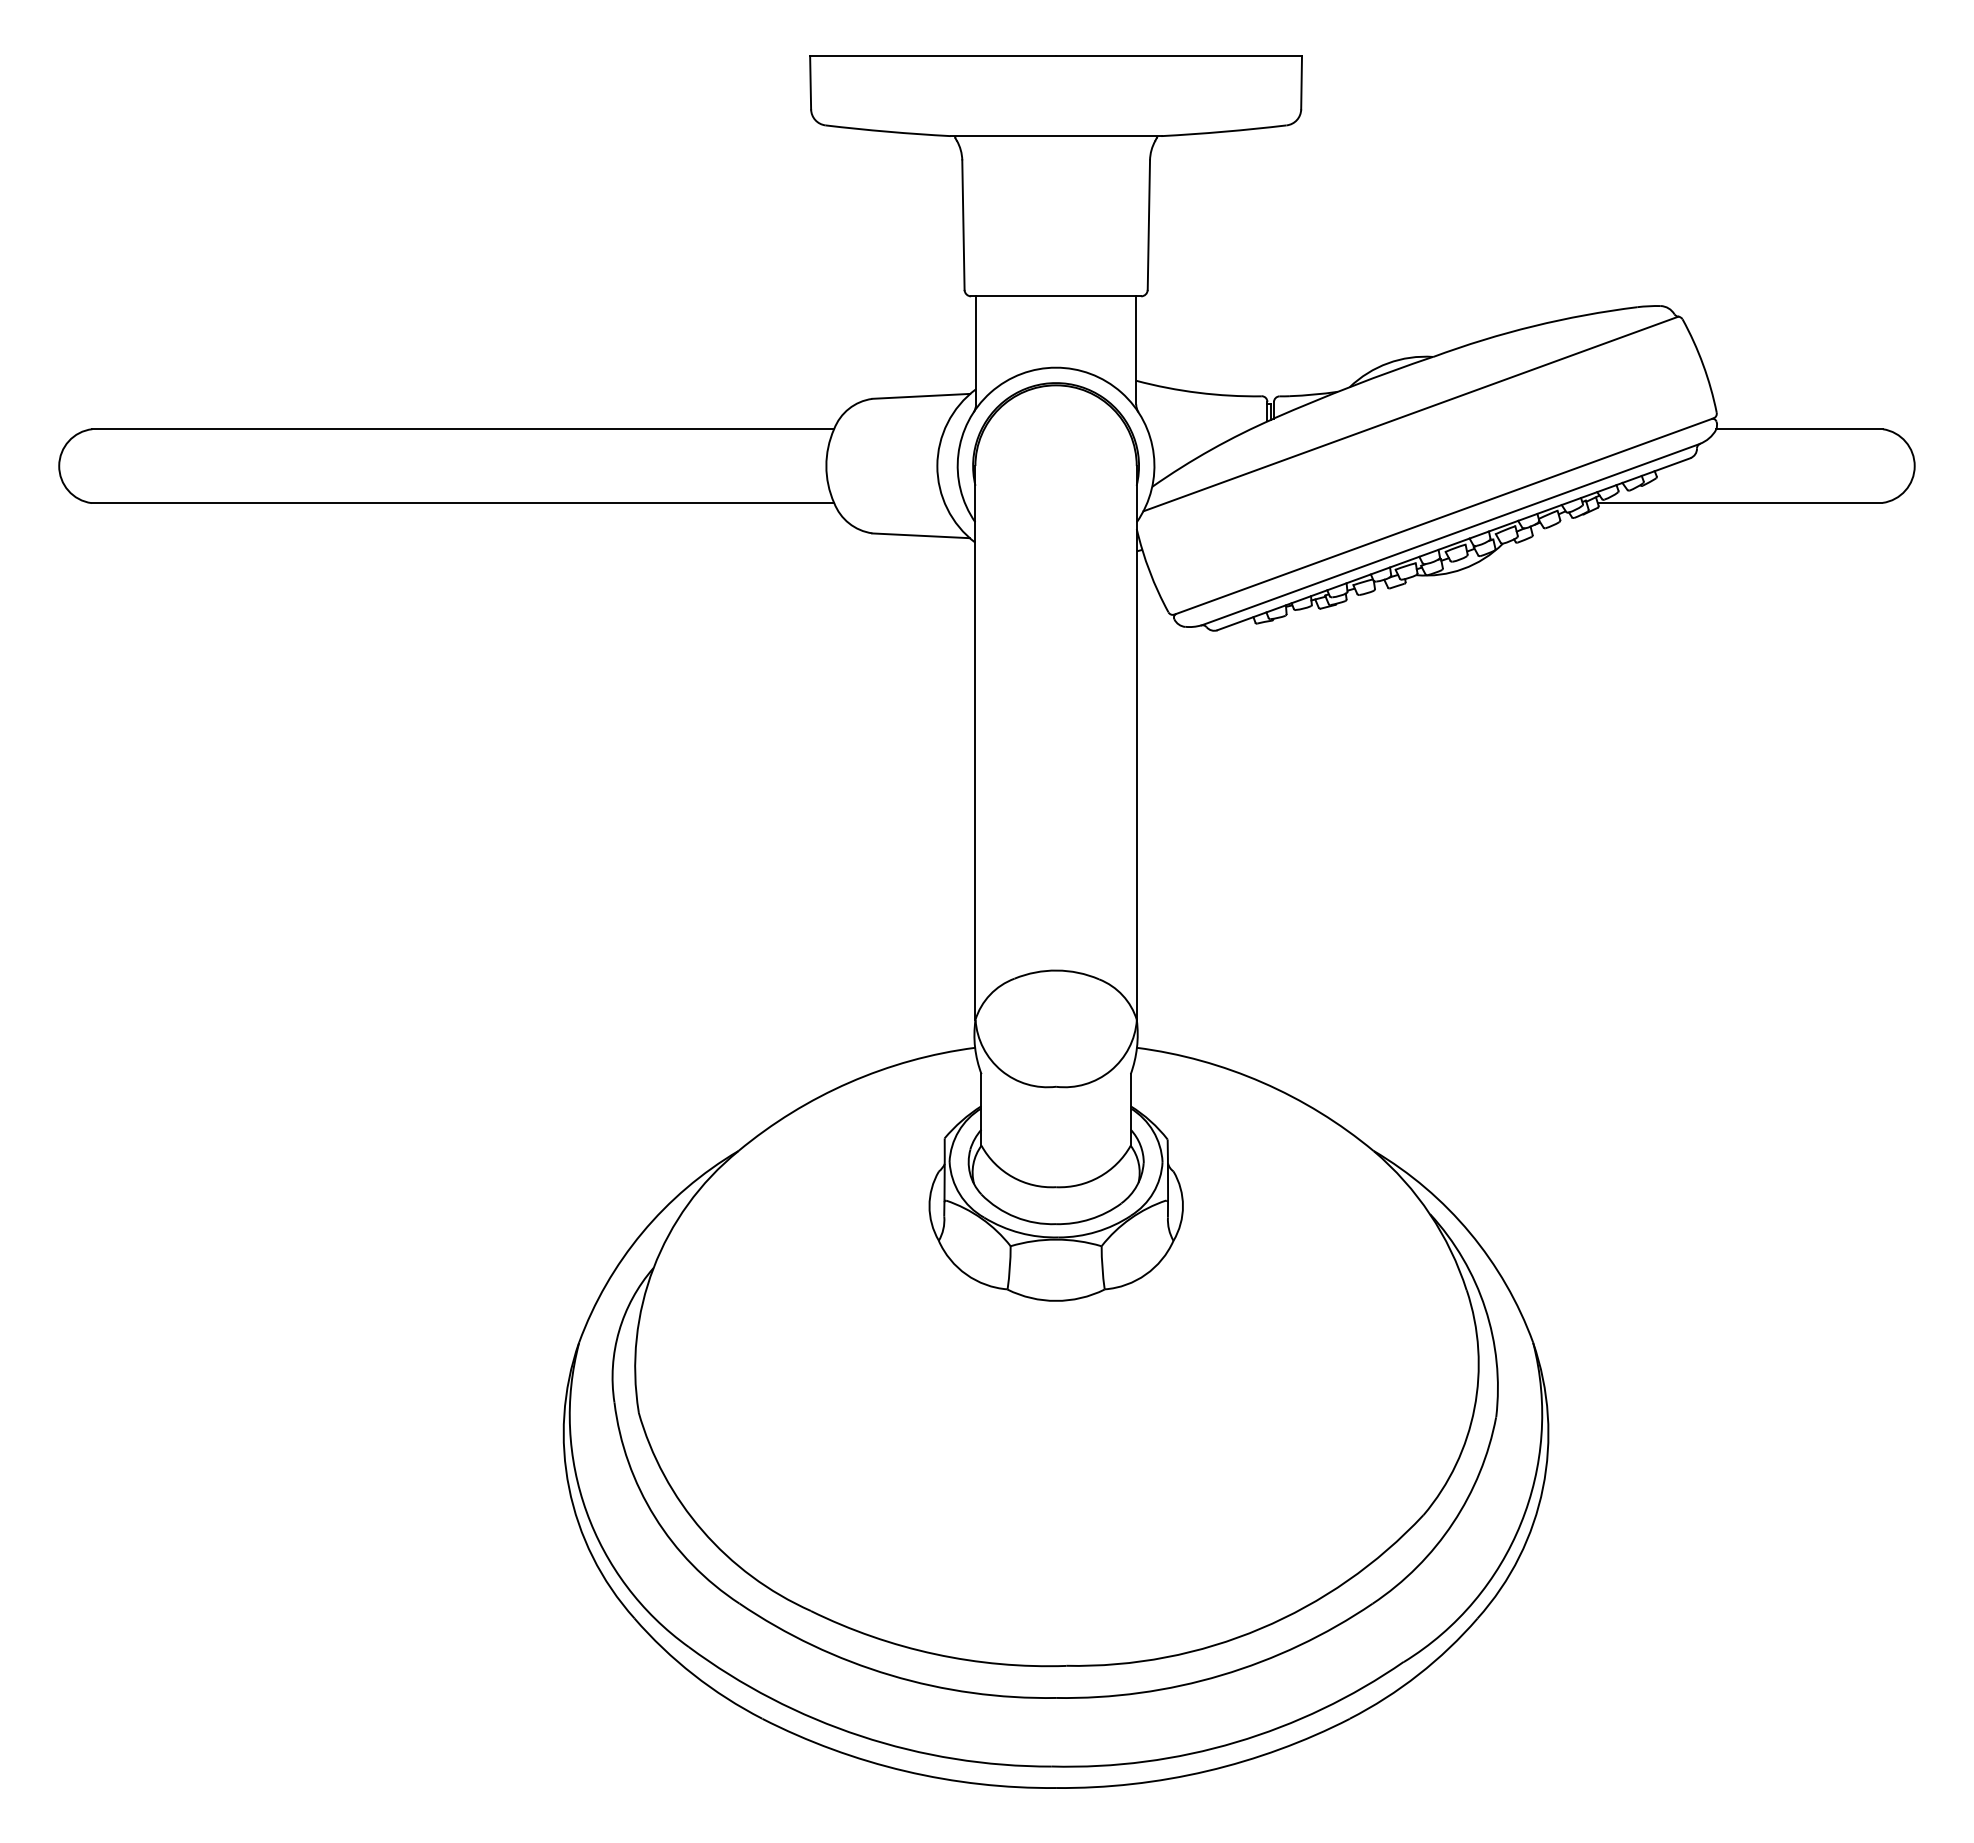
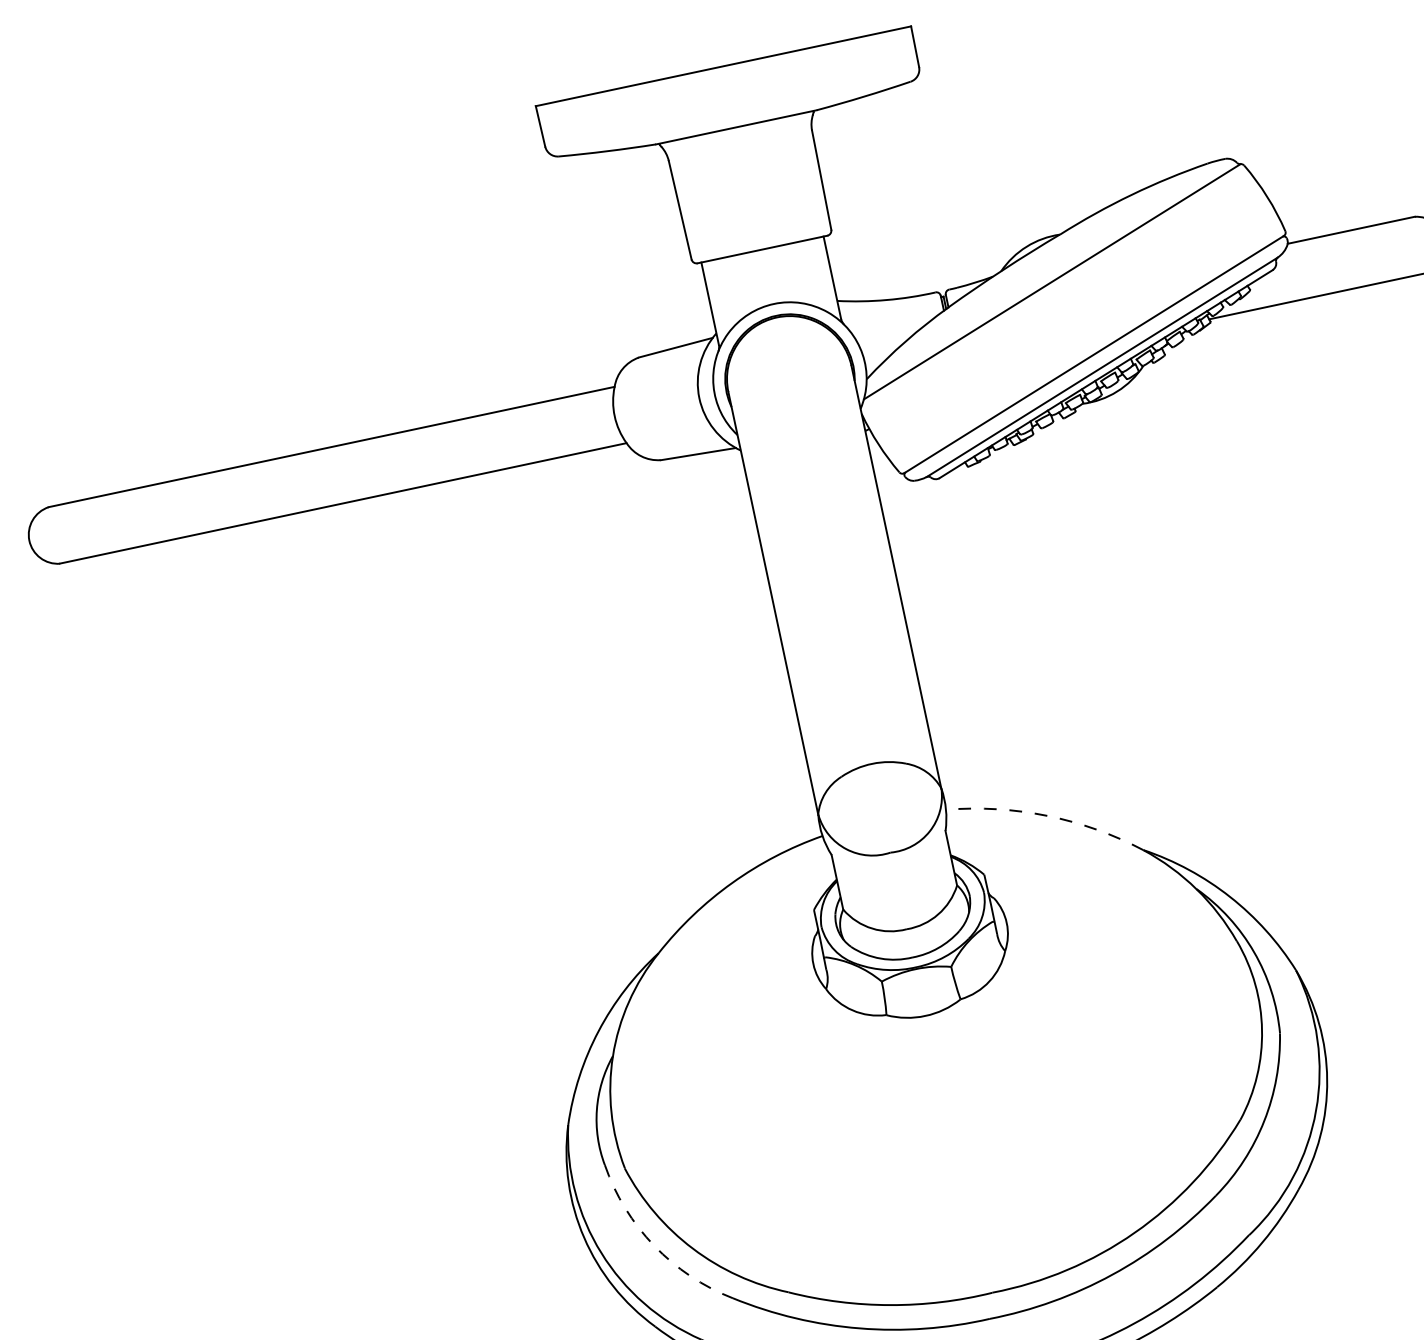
arc: (1262, 1082) -> (1047, 815), solid -> dashed
arc: (654, 1516) -> (653, 1245), solid -> dashed

